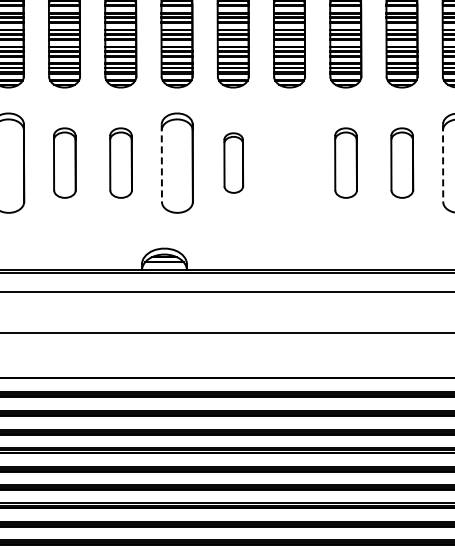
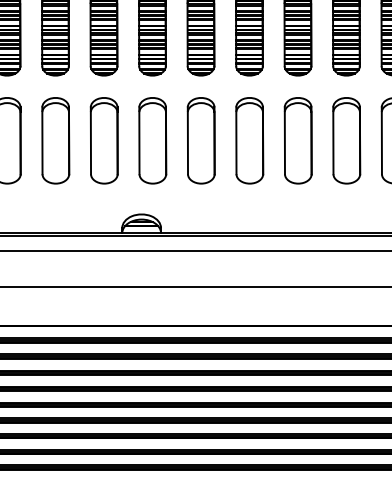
part: (64, 162) -> (55, 140), size x1.43
part: (120, 162) -> (103, 140), size x1.43
part: (233, 162) -> (201, 140), size x1.67
part: (289, 162) -> (249, 140), added
part: (345, 162) -> (297, 140), size x1.43
part: (401, 162) -> (346, 140), size x1.43
line: (161, 163) -> (139, 141), dashed -> solid
line: (443, 163) -> (382, 141), dashed -> solid

